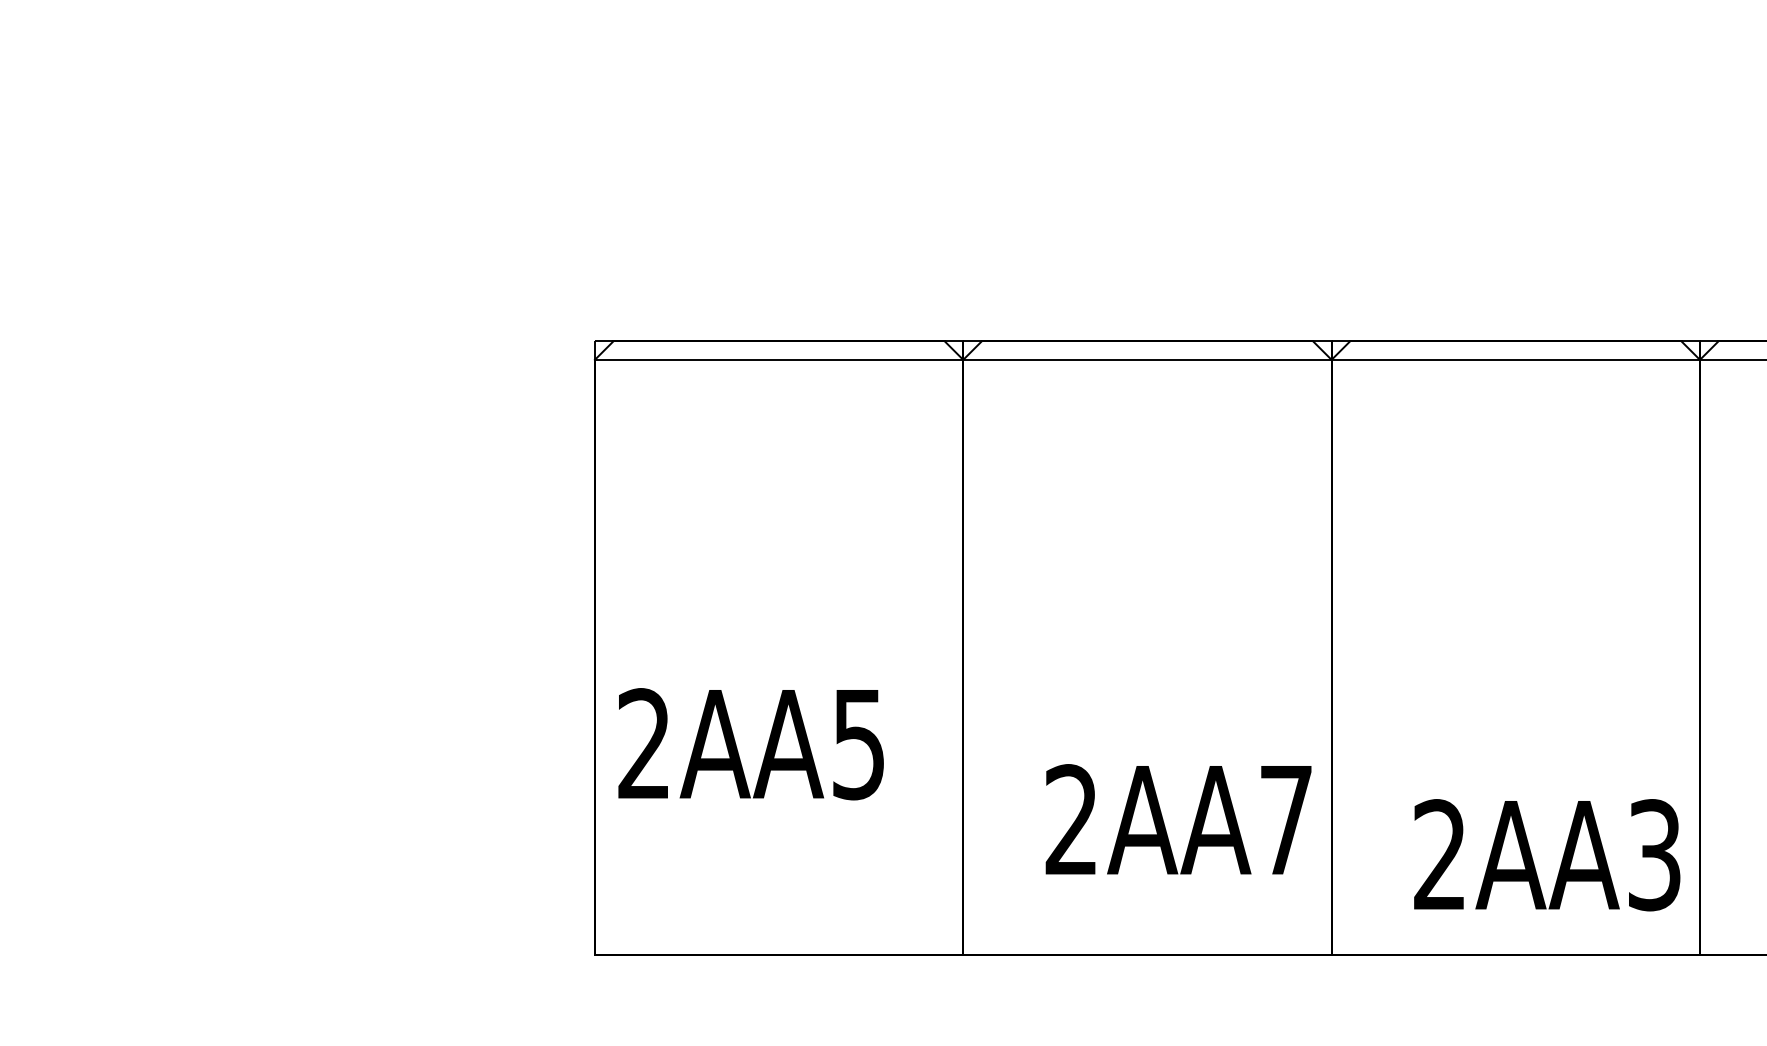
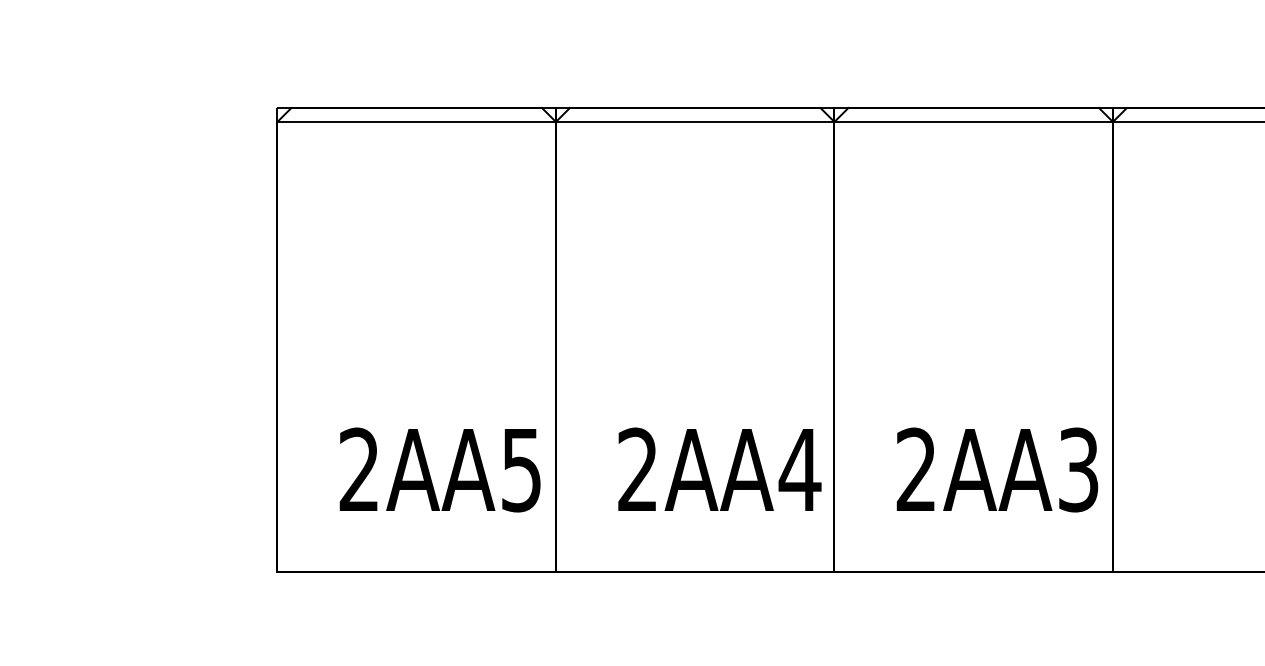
text: (750, 744) -> (439, 470), moved
text: (1285, 820) -> (799, 470), 2AA7 -> 2AA4
text: (1547, 855) -> (997, 470), moved

